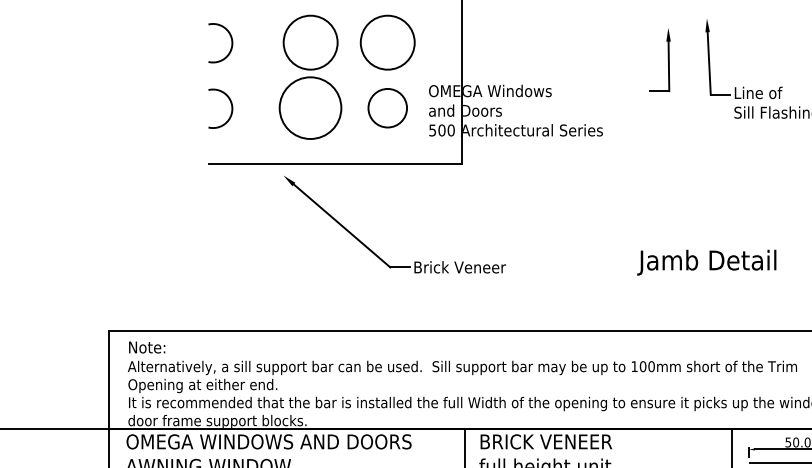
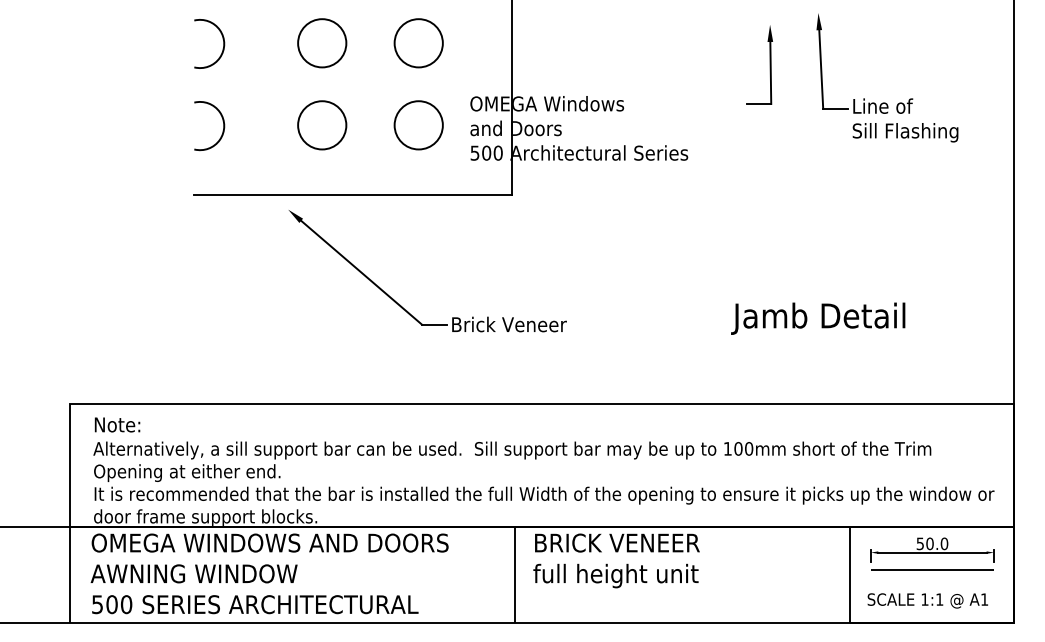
circle: (310, 42) -> (322, 43), size x0.71
circle: (387, 42) -> (418, 43), size x0.71
circle: (310, 108) -> (322, 125), size x0.62

